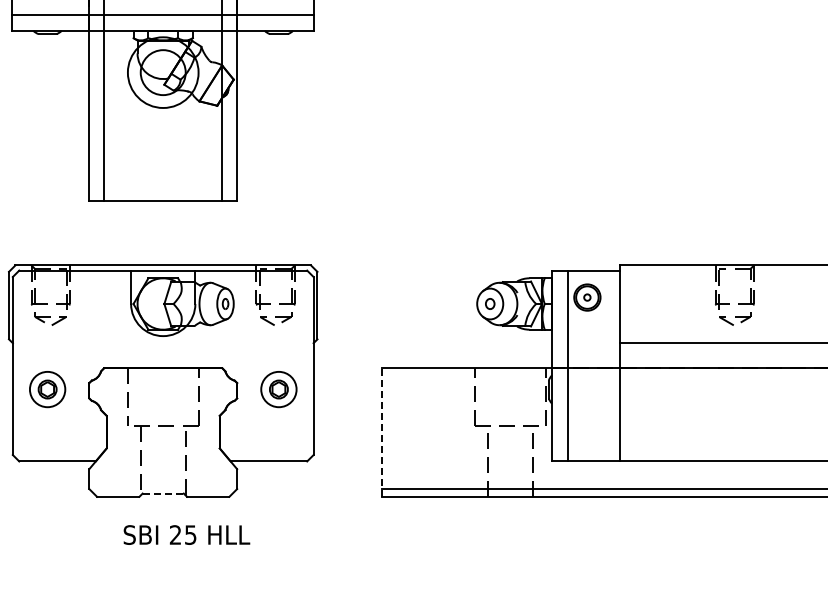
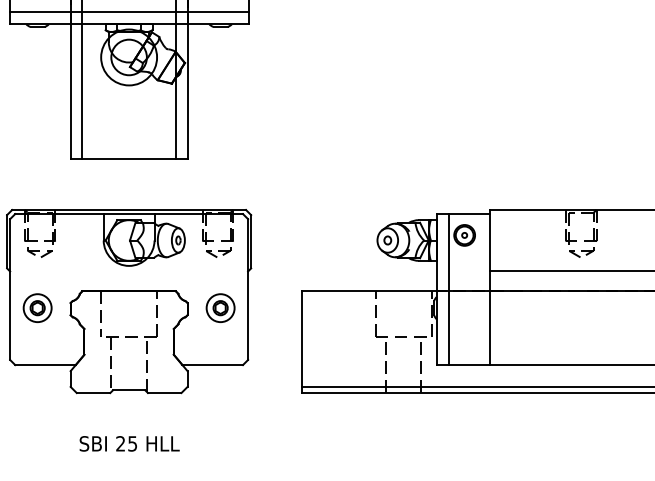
line: (381, 432) -> (301, 342), dashed -> solid
line: (163, 493) -> (129, 390), dashed -> solid
text: (186, 534) -> (129, 443), moved

